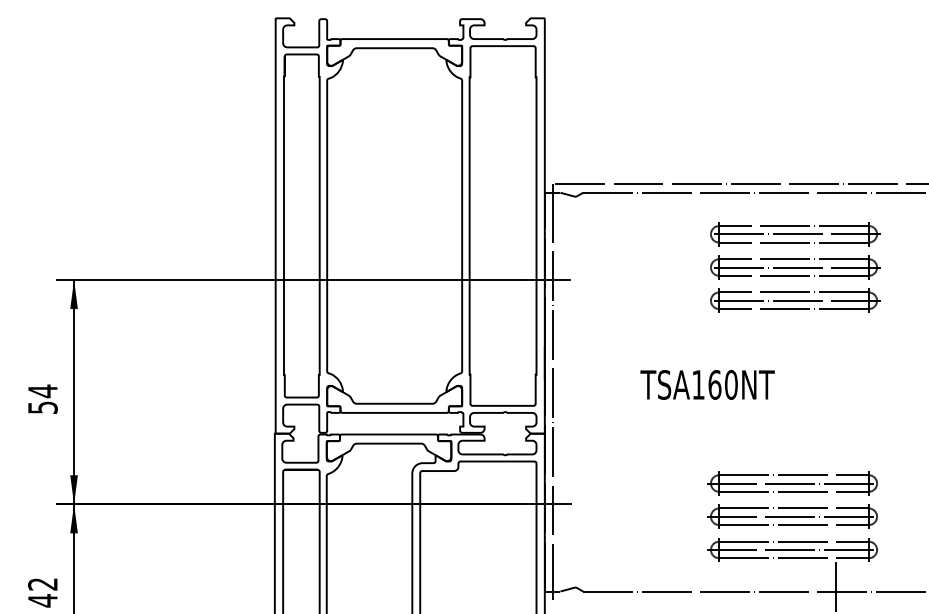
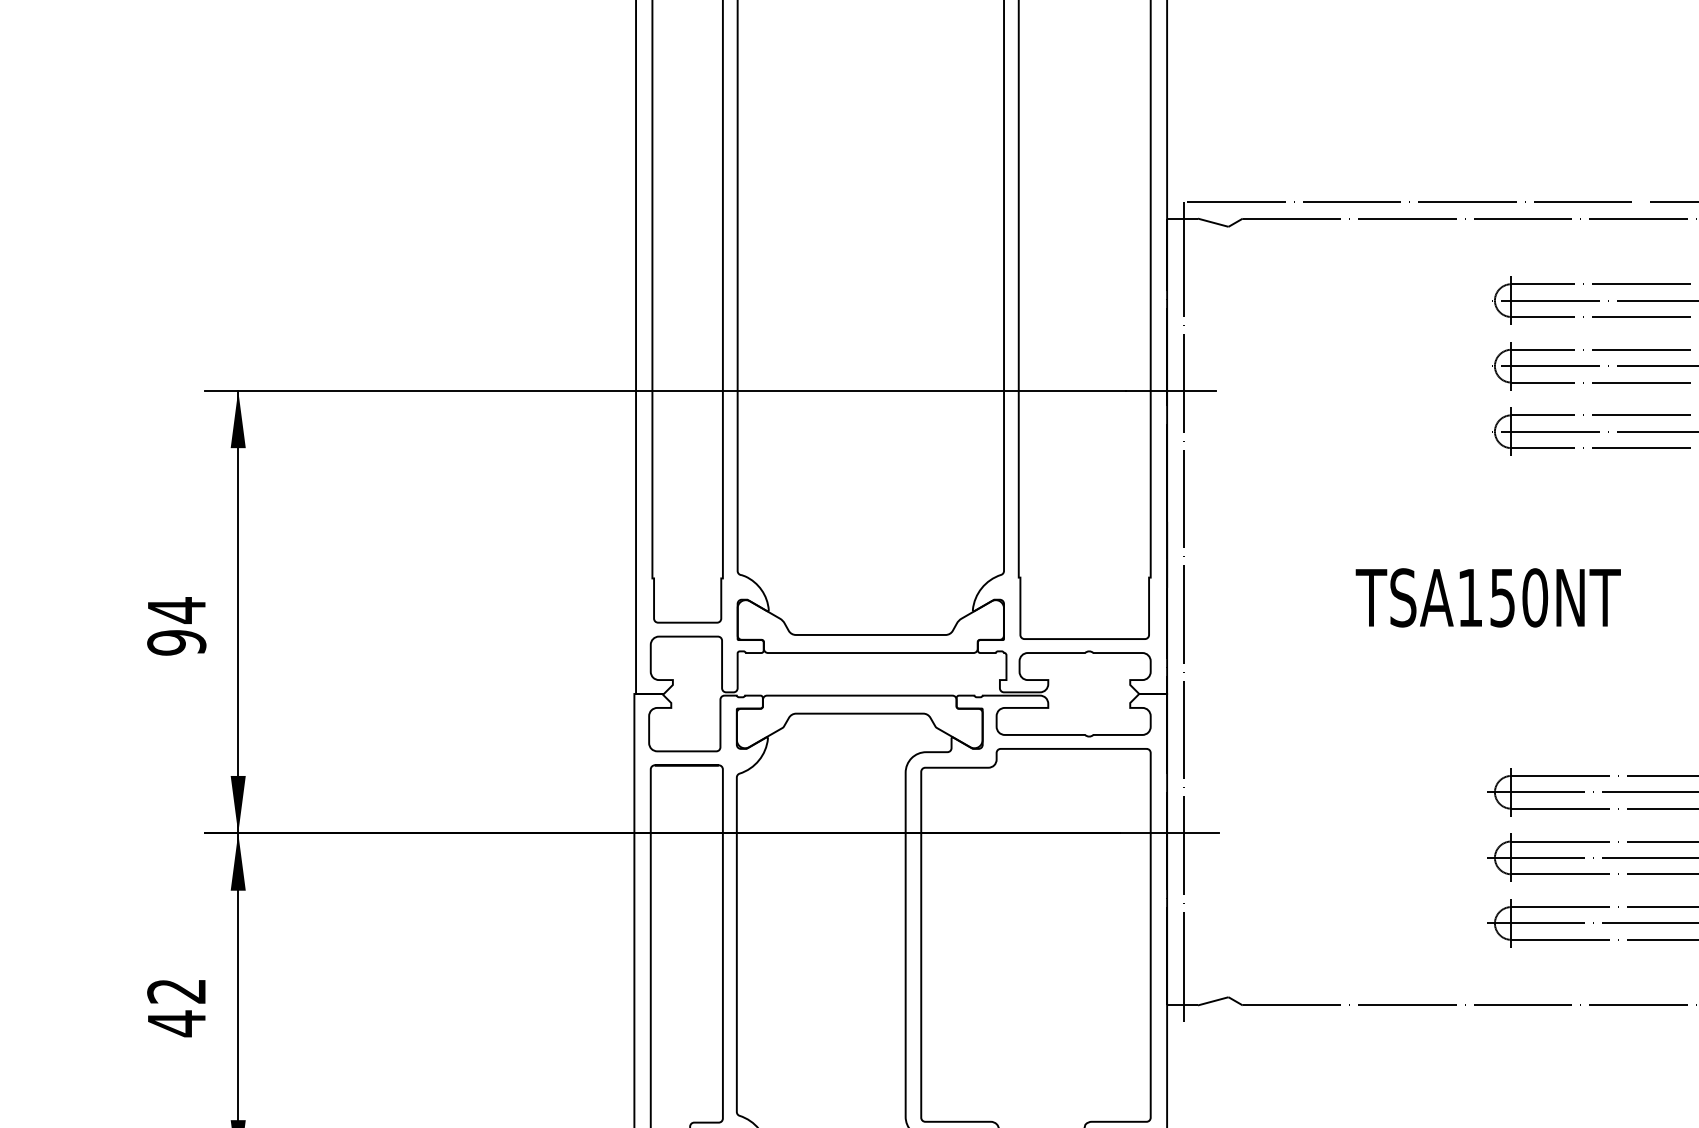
text: (714, 384) -> (1501, 596), TSA160NT -> TSA150NT
text: (42, 407) -> (175, 642), 54 -> 94

